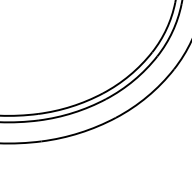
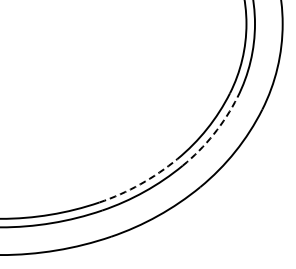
arc: (133, 80) -> (213, 134), solid -> dashed
arc: (71, 106) -> (140, 184), solid -> dashed

